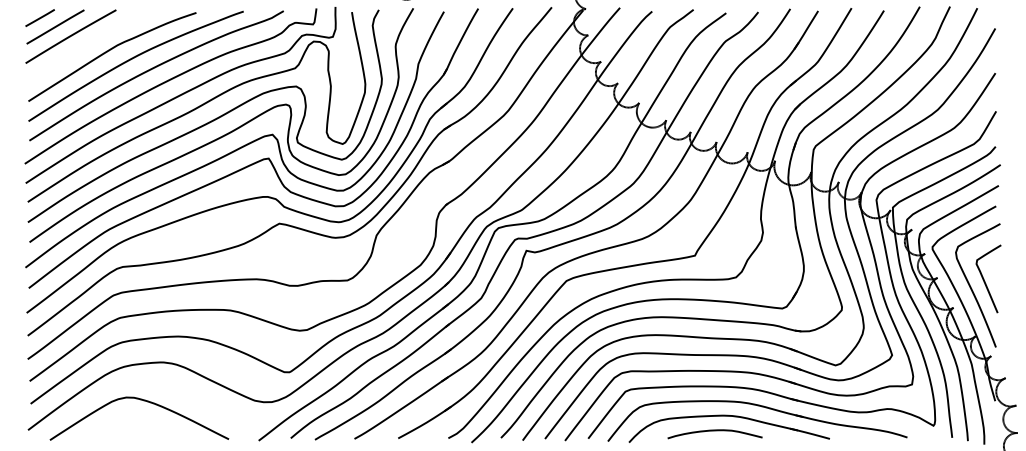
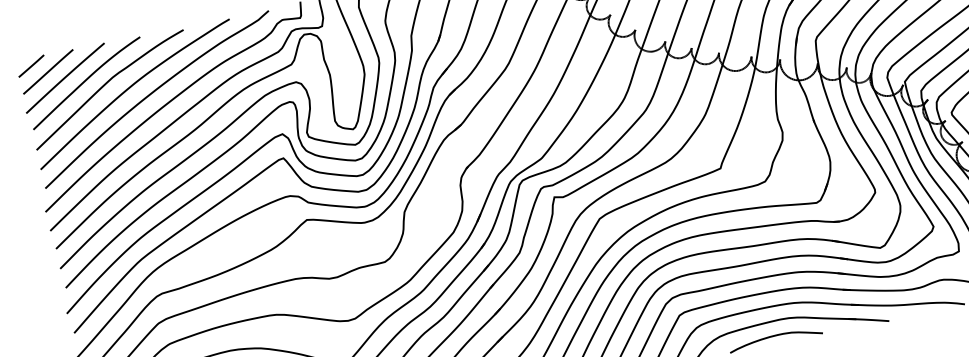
curve: (89, 44) -> (85, 82), added

